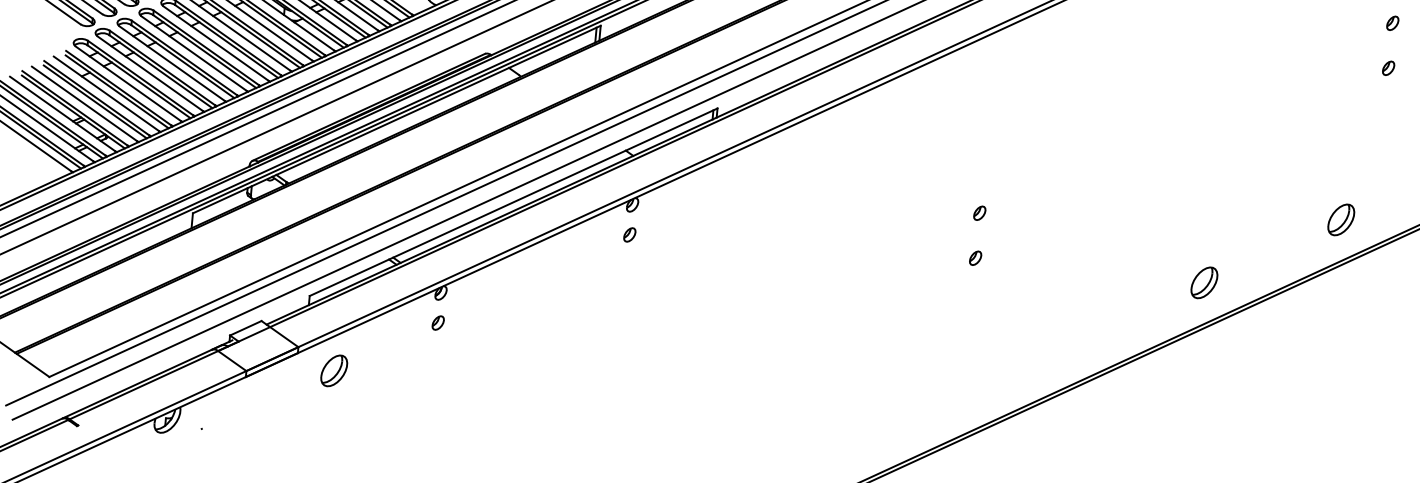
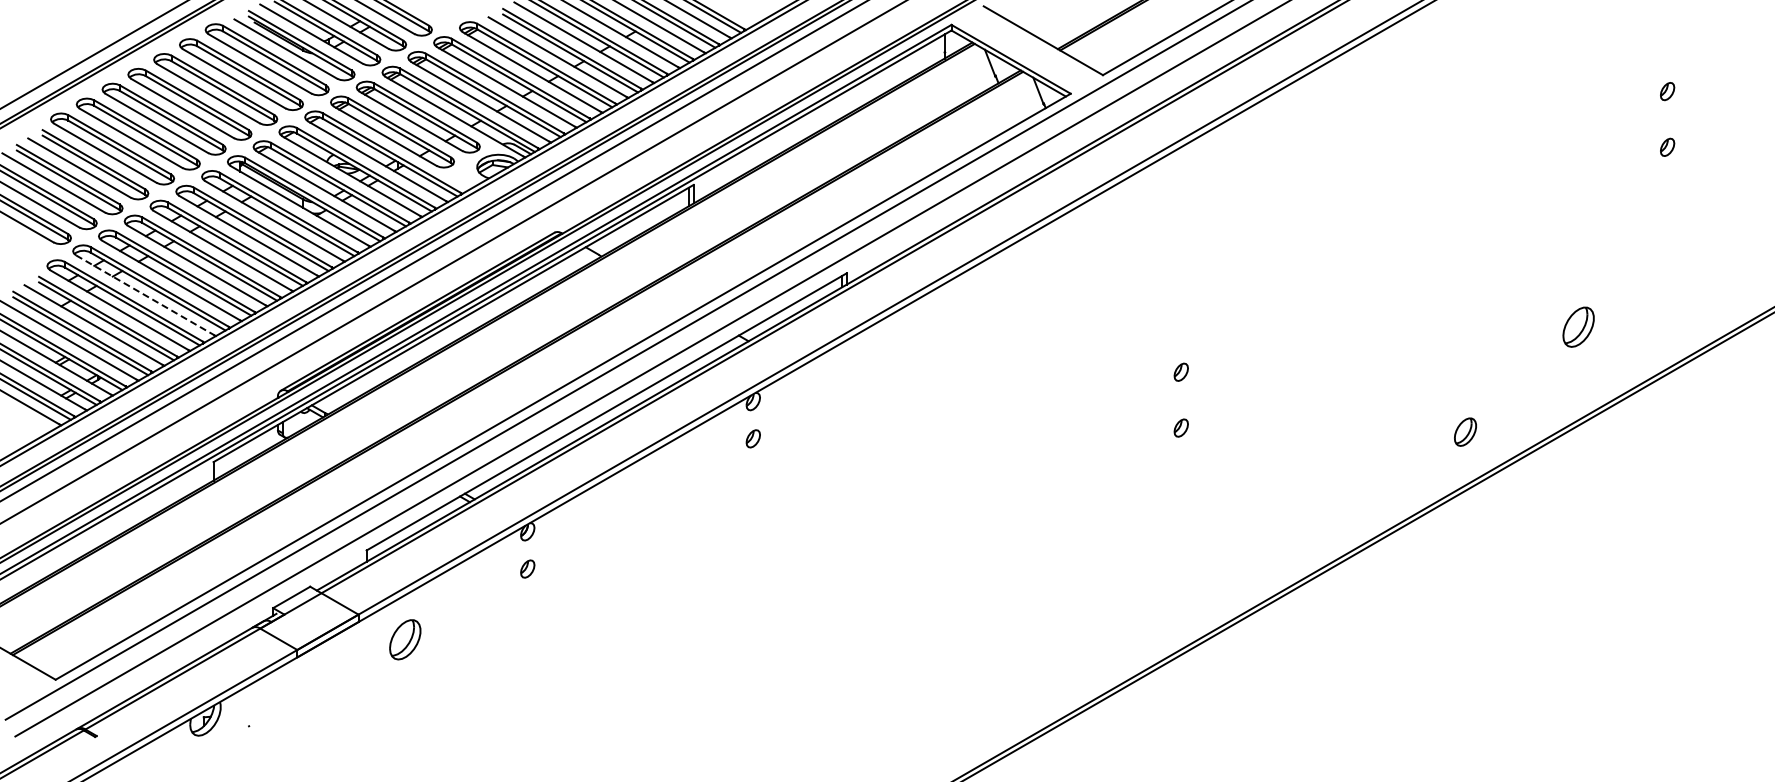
line: (150, 73) -> (145, 295), solid -> dashed
part: (1341, 219) -> (1578, 326), moved
part: (1204, 282) -> (1465, 431), size x0.7

